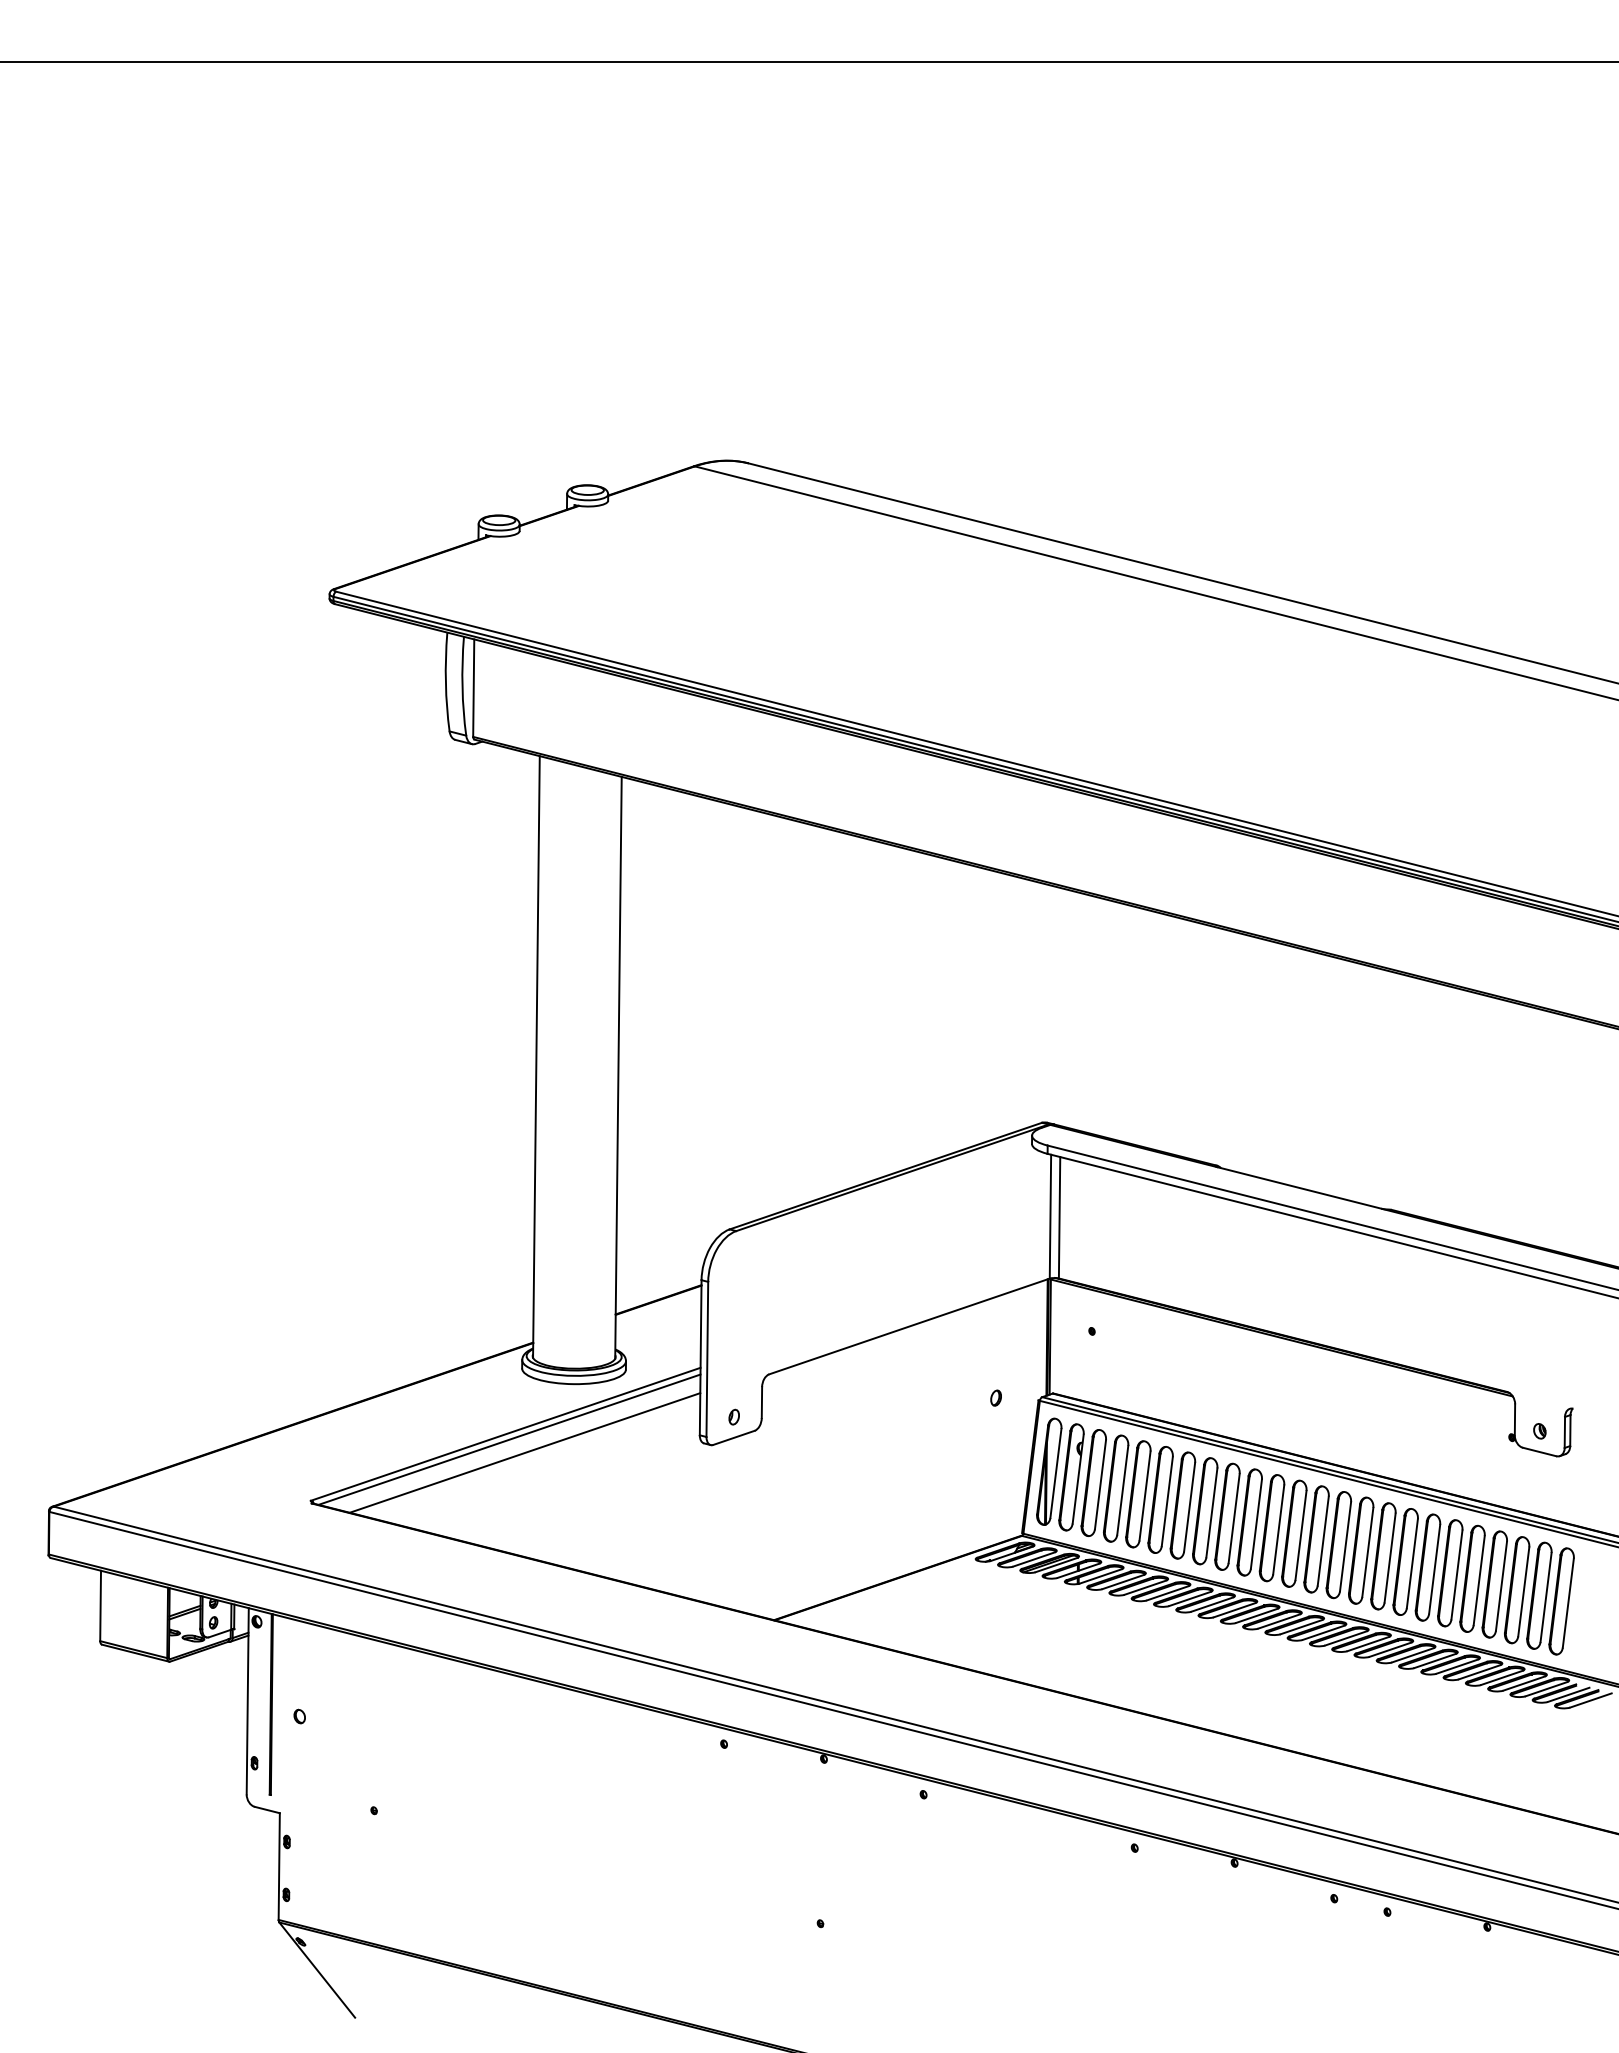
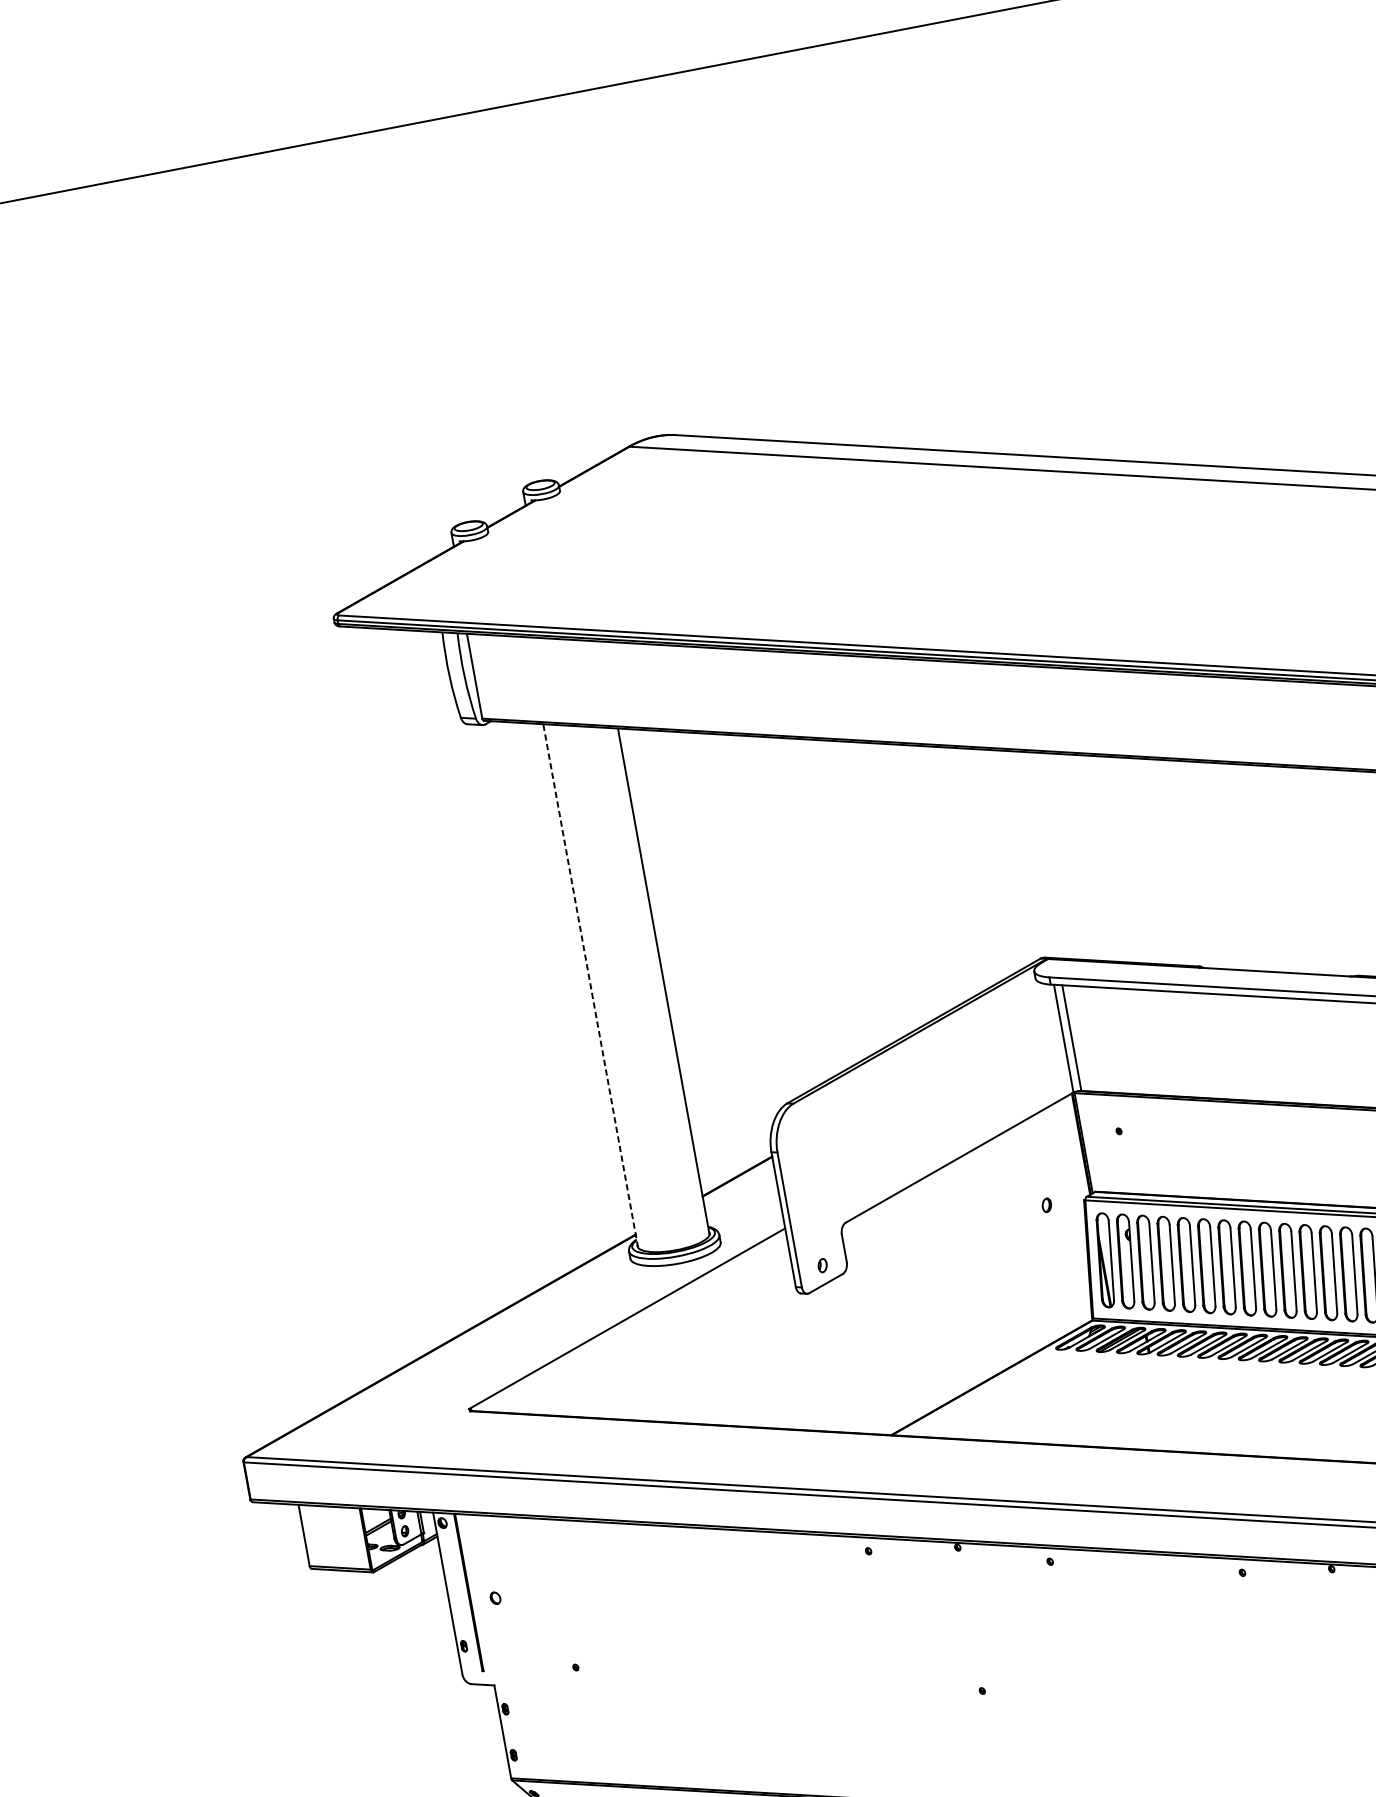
line: (536, 1057) -> (590, 986), solid -> dashed
line: (509, 1439) -> (631, 1322), removed
line: (524, 1452) -> (646, 1331), removed

